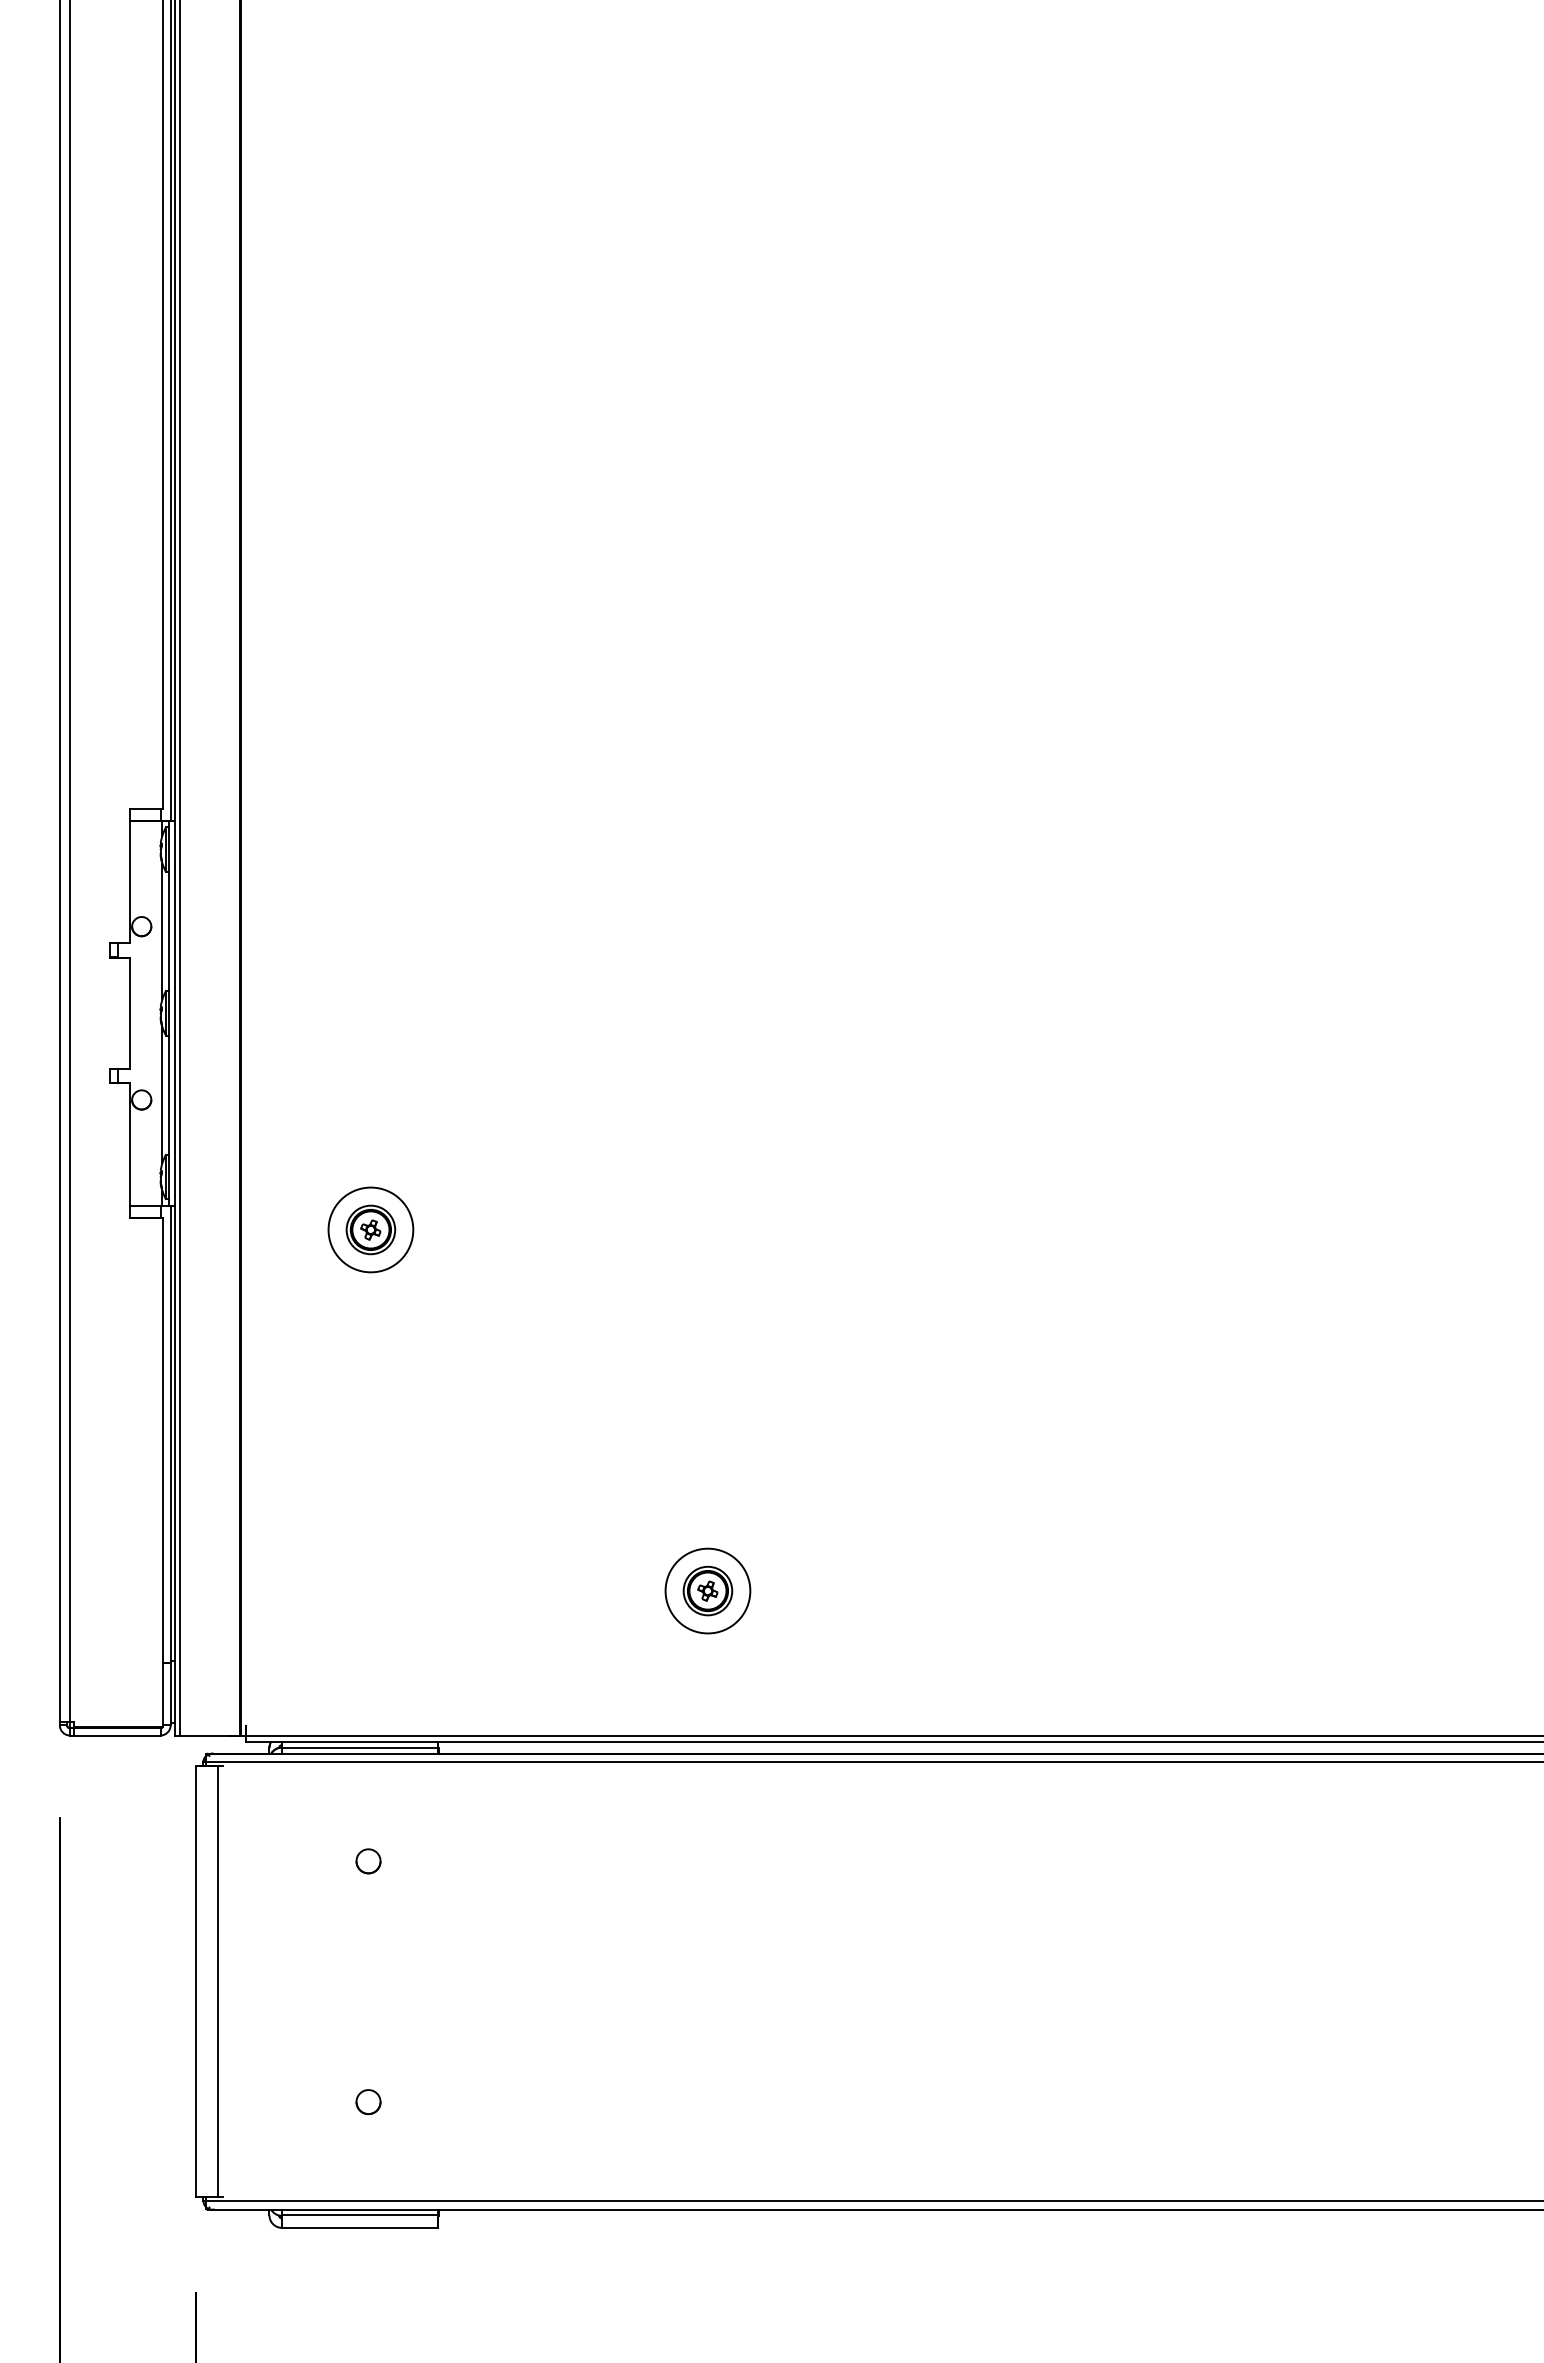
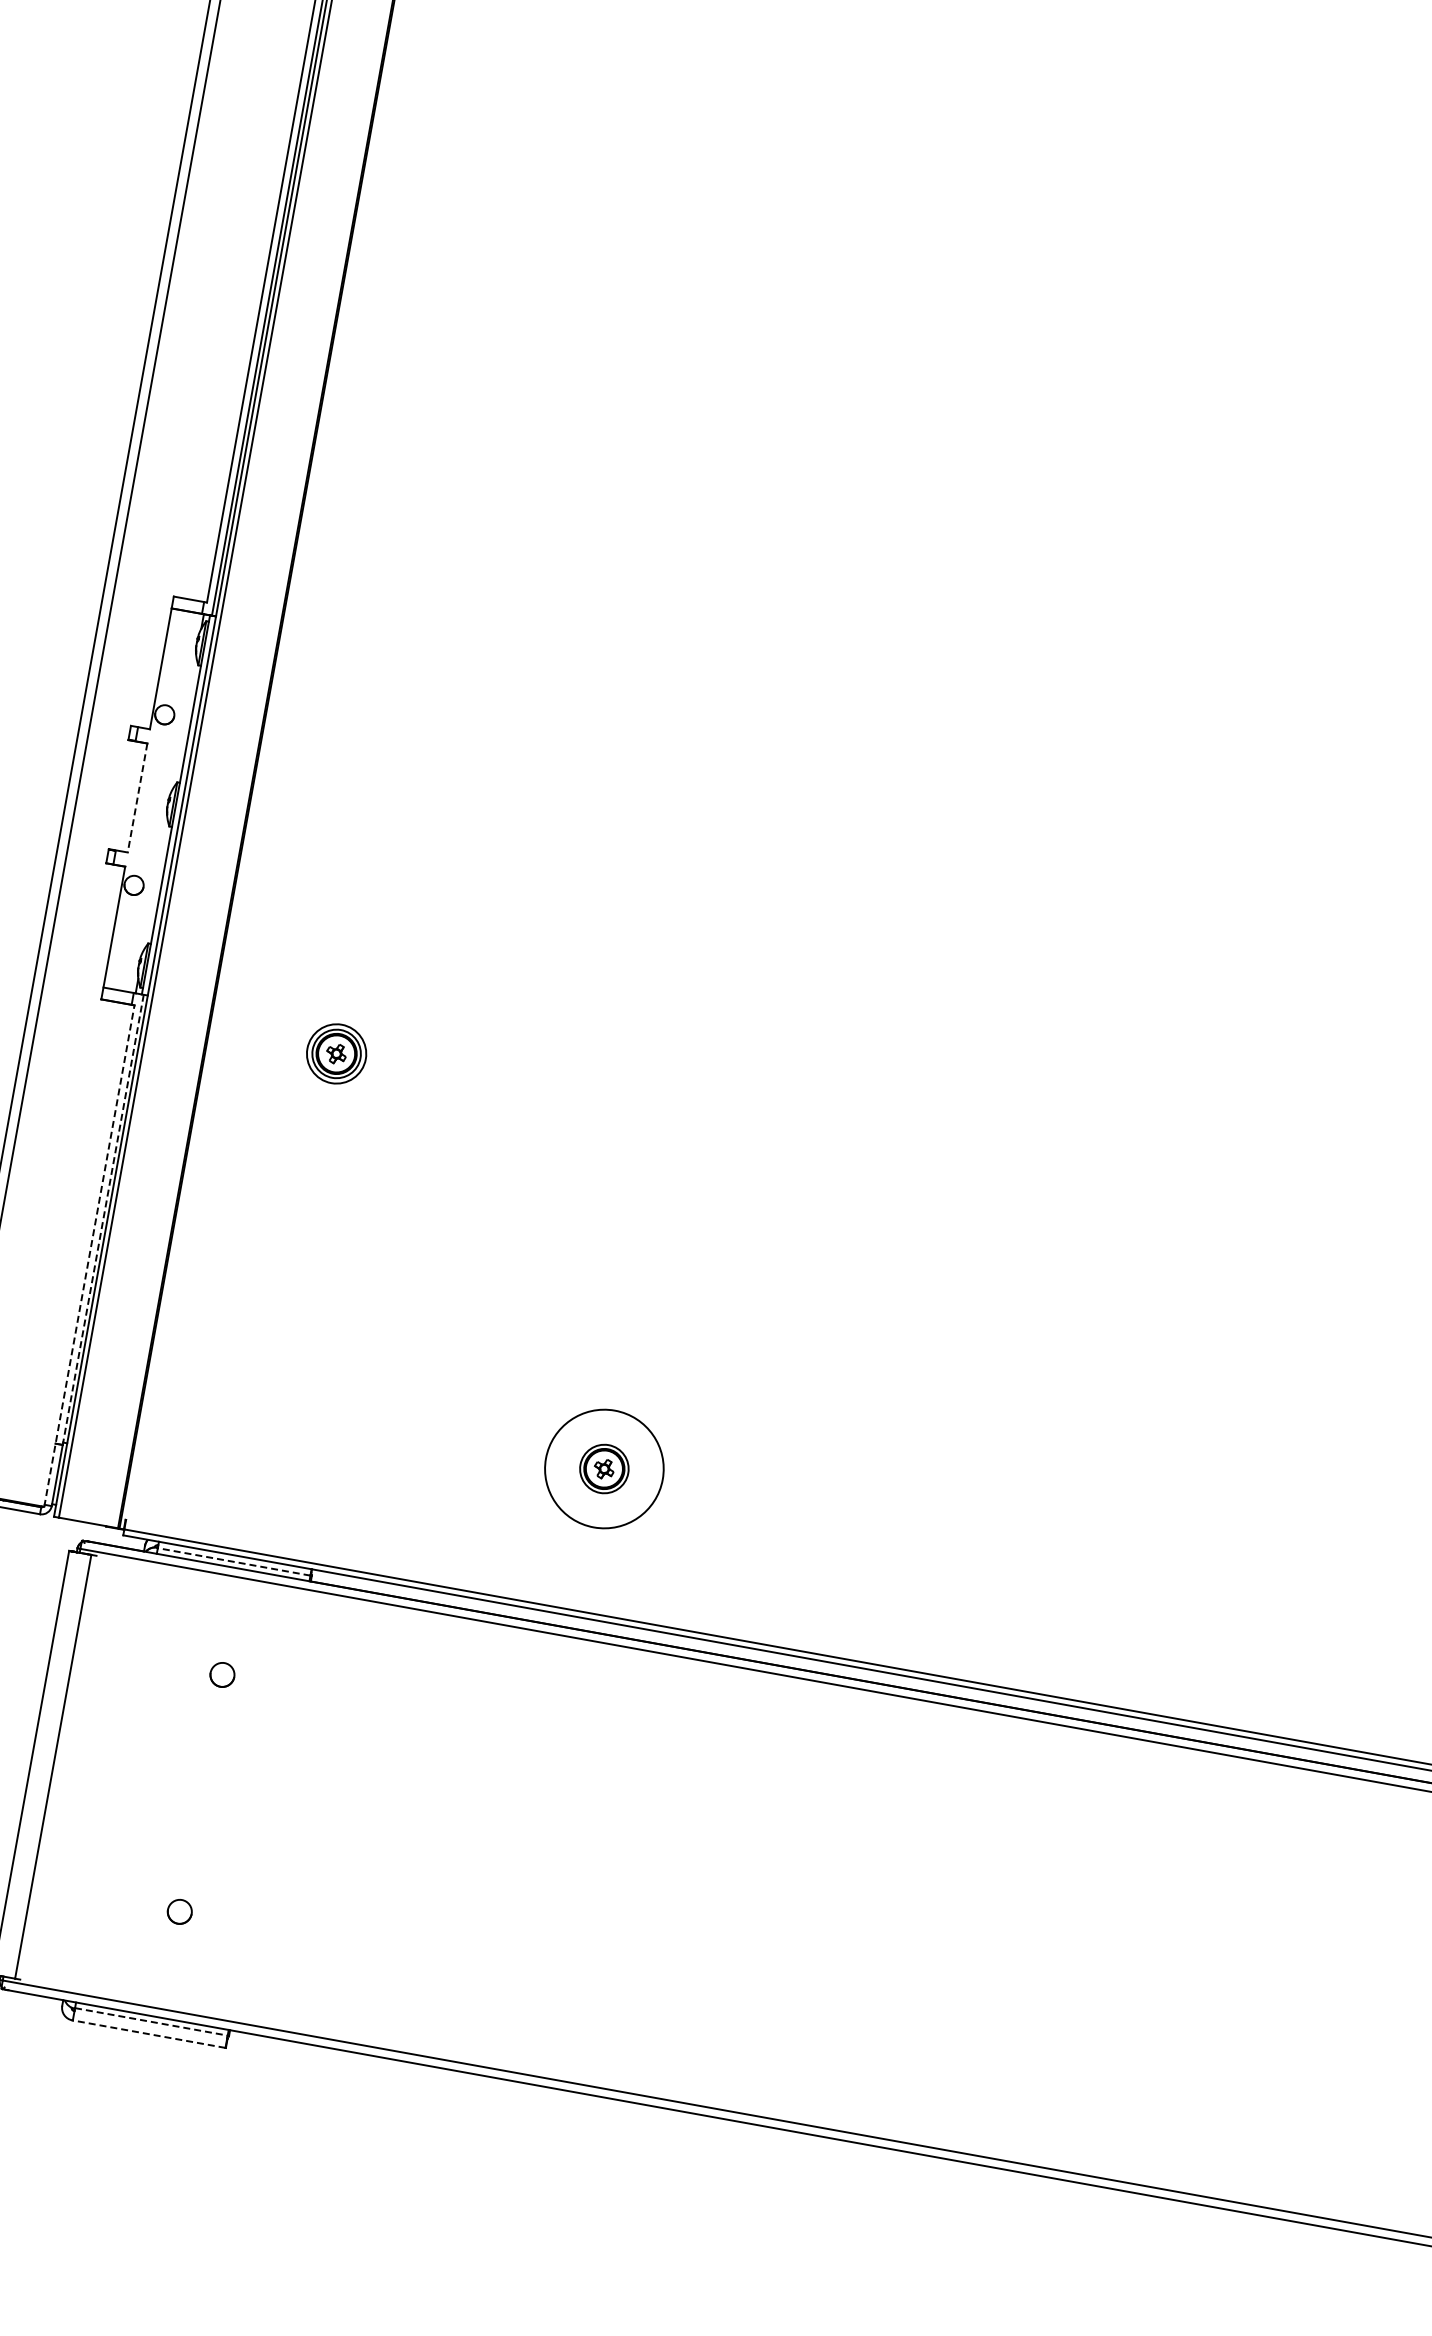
line: (162, 931) -> (184, 723), removed
line: (129, 1013) -> (137, 798), solid -> dashed
line: (162, 1095) -> (155, 884), removed
circle: (370, 1229) -> (336, 1053), size x0.7
line: (170, 1433) -> (103, 1218), solid -> dashed
line: (163, 1472) -> (89, 1255), solid -> dashed
circle: (707, 1590) -> (604, 1468), size x1.4
line: (360, 1748) -> (234, 1562), solid -> dashed
line: (360, 2215) -> (151, 2022), solid -> dashed
line: (360, 2227) -> (149, 2033), solid -> dashed

